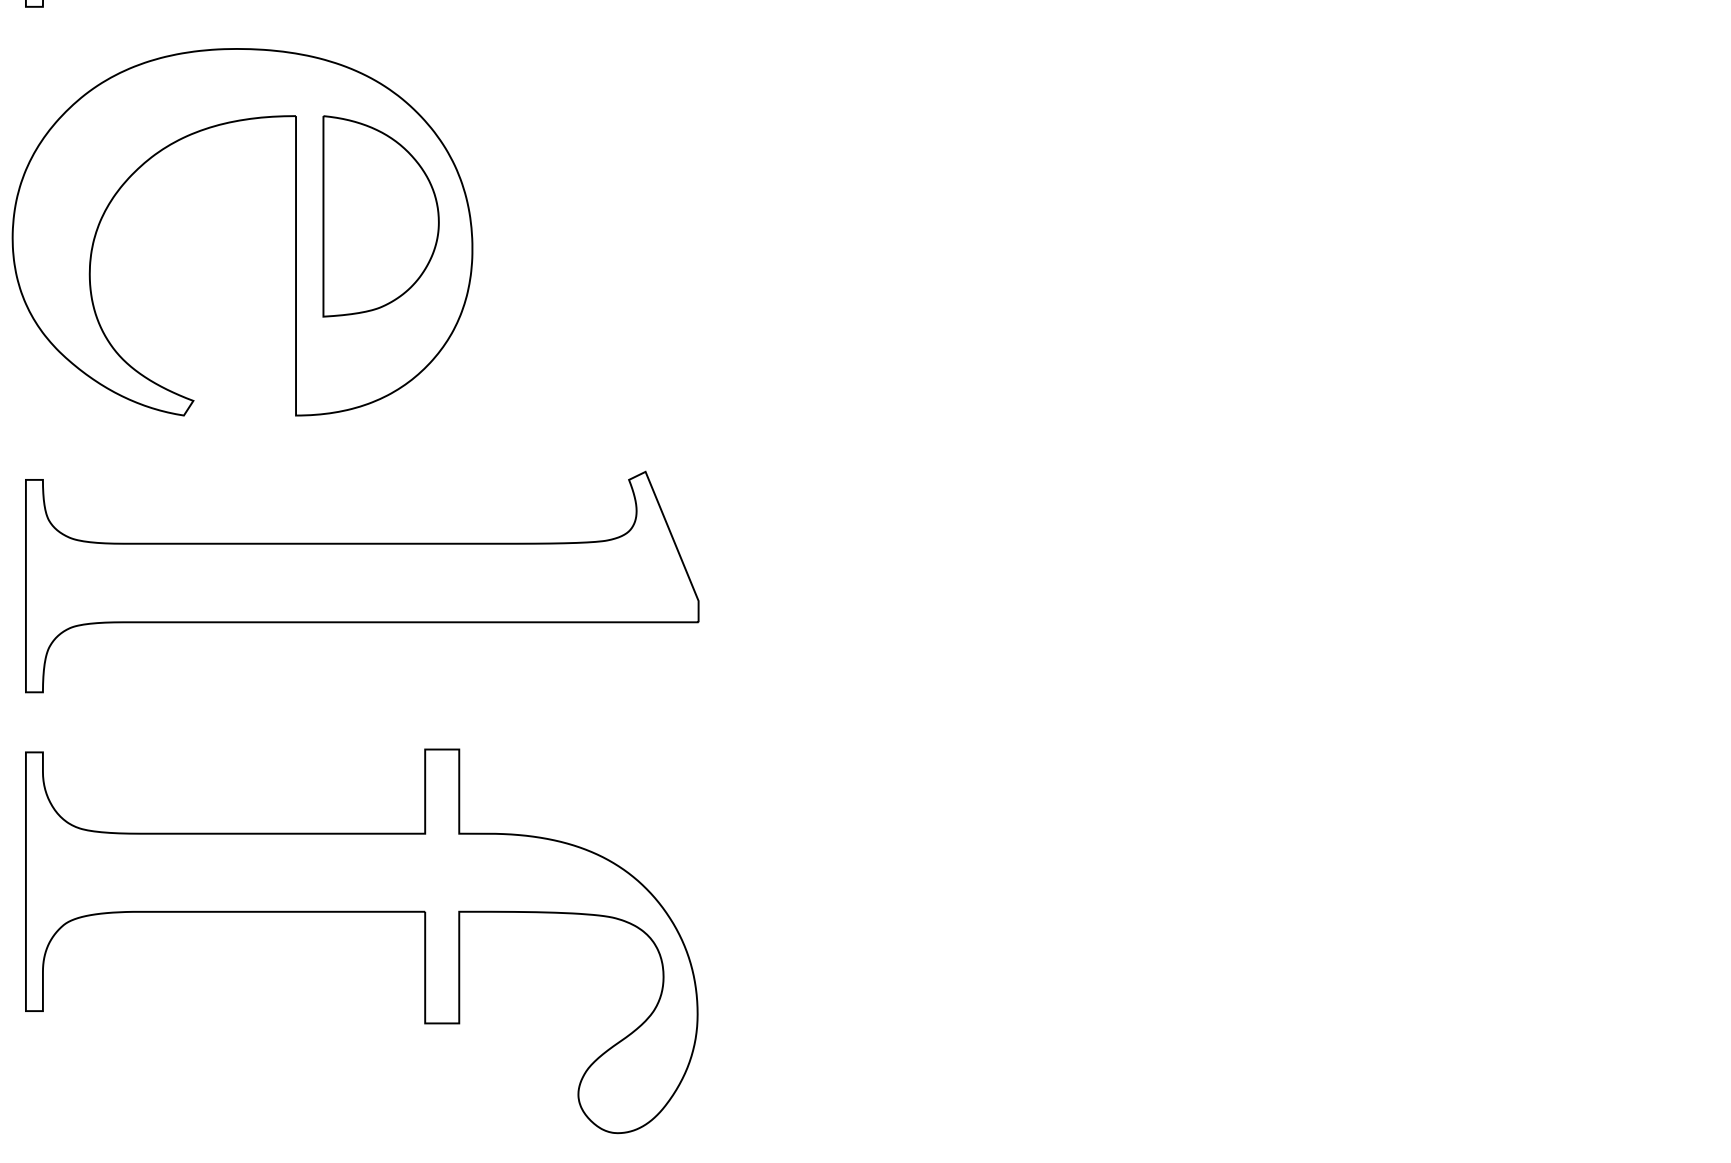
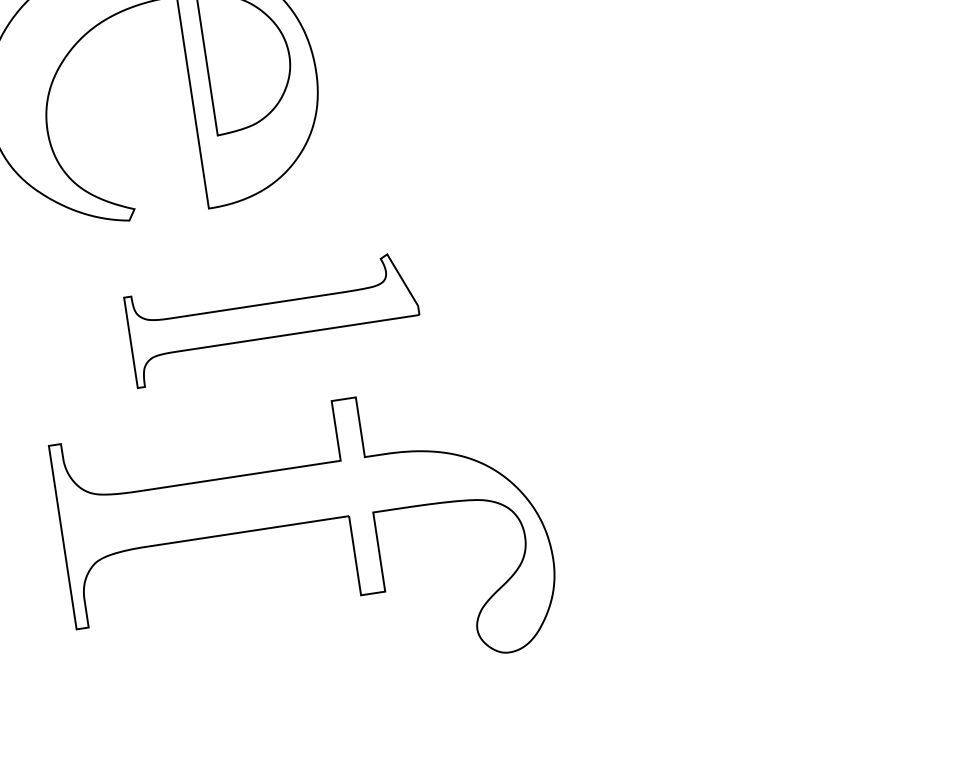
part: (362, 581) -> (273, 319), size x0.6
part: (361, 912) -> (304, 523), moved

